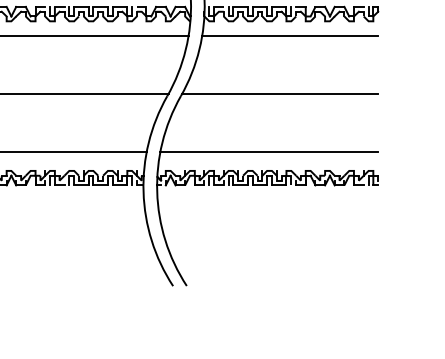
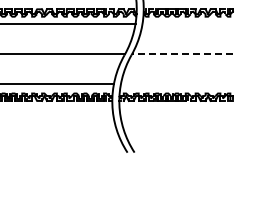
line: (289, 36) -> (187, 24), removed
line: (280, 92) -> (182, 53), solid -> dashed
line: (268, 151) -> (176, 83), removed

